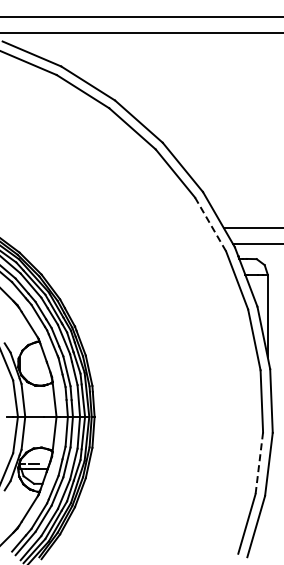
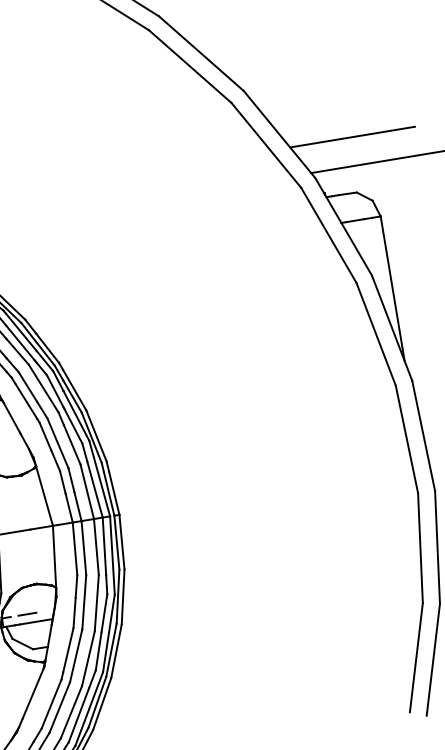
line: (210, 224) -> (266, 145), dashed -> solid
line: (259, 463) -> (420, 548), dashed -> solid

